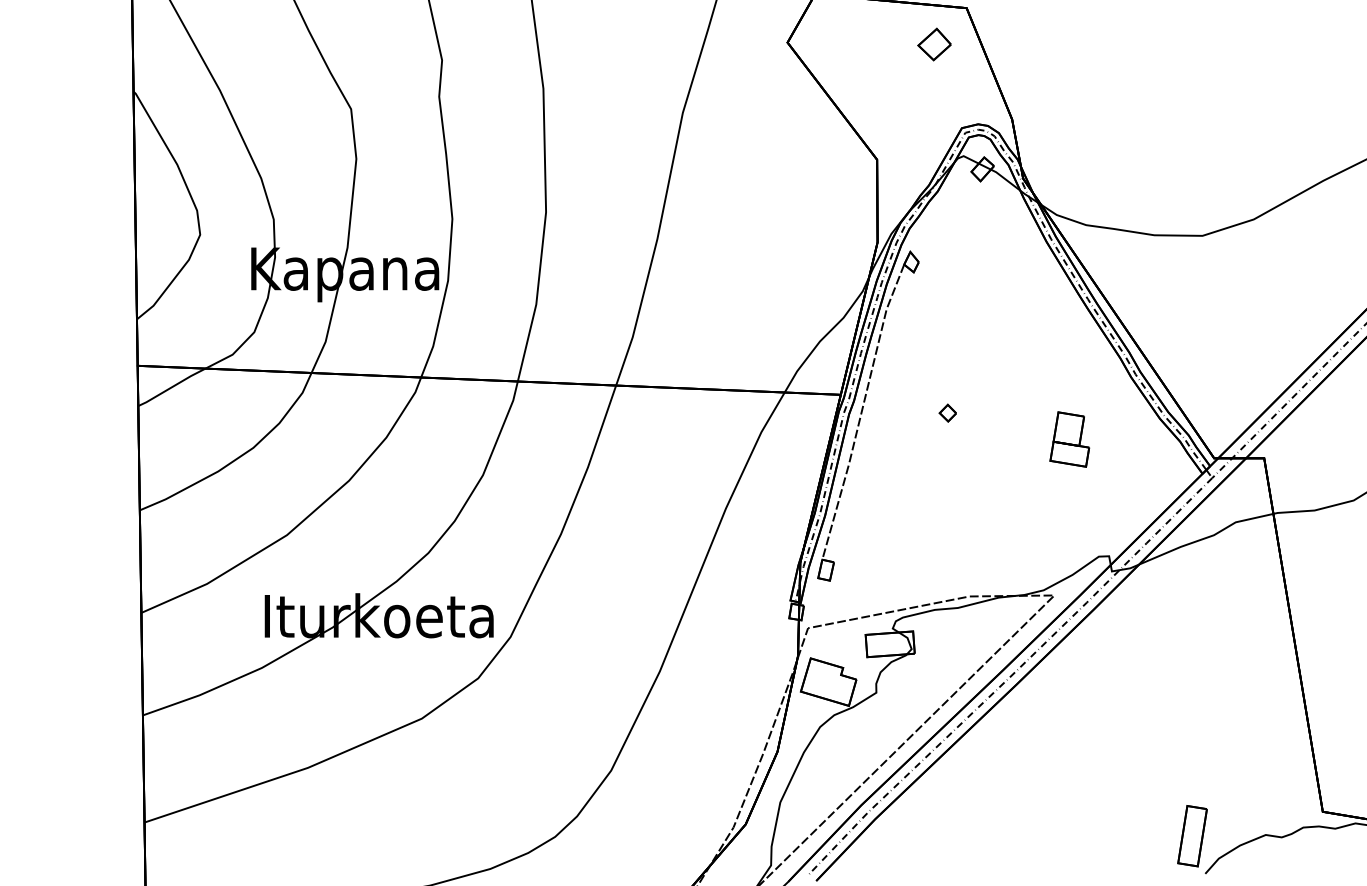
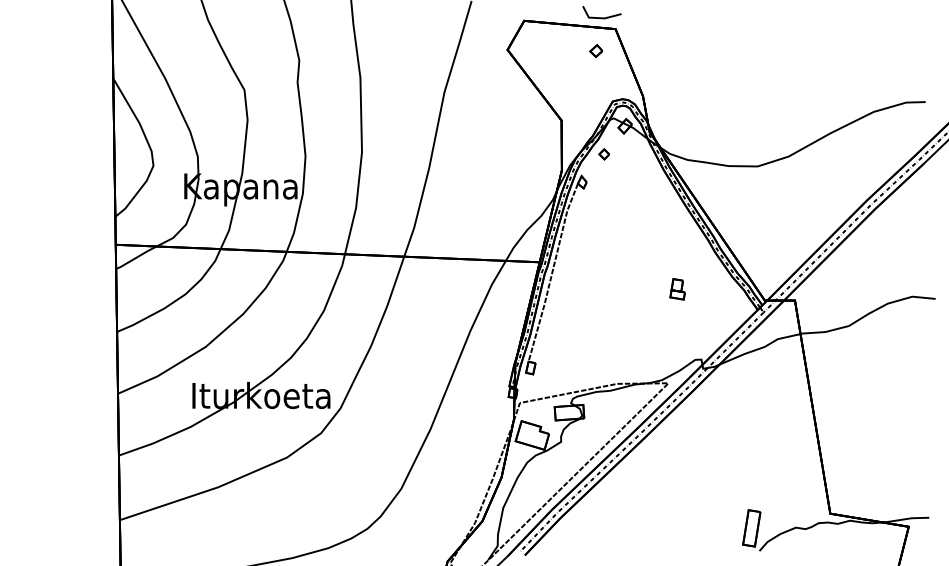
part: (934, 43) -> (596, 50), size x0.62
part: (946, 413) -> (603, 154), moved
part: (1069, 439) -> (677, 289), size x0.62

